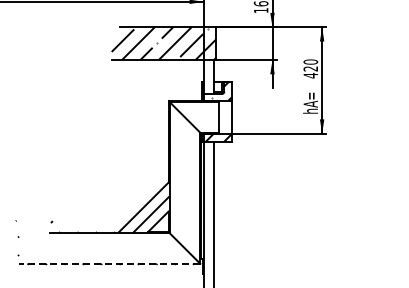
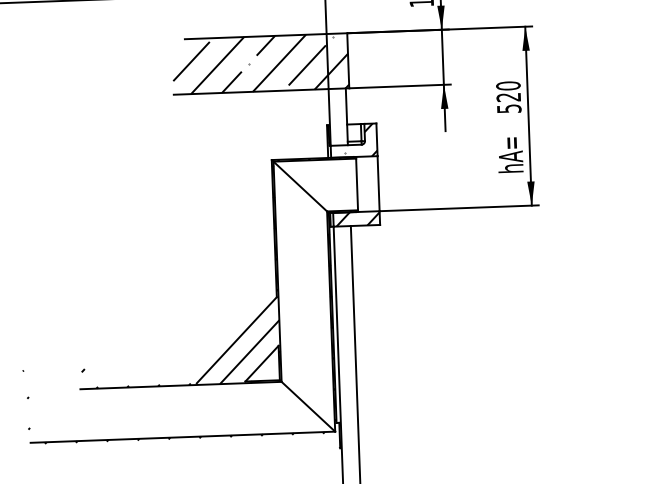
text: (310, 75) -> (508, 108), 420 -> 520
line: (109, 263) -> (182, 436), dashed -> solid

